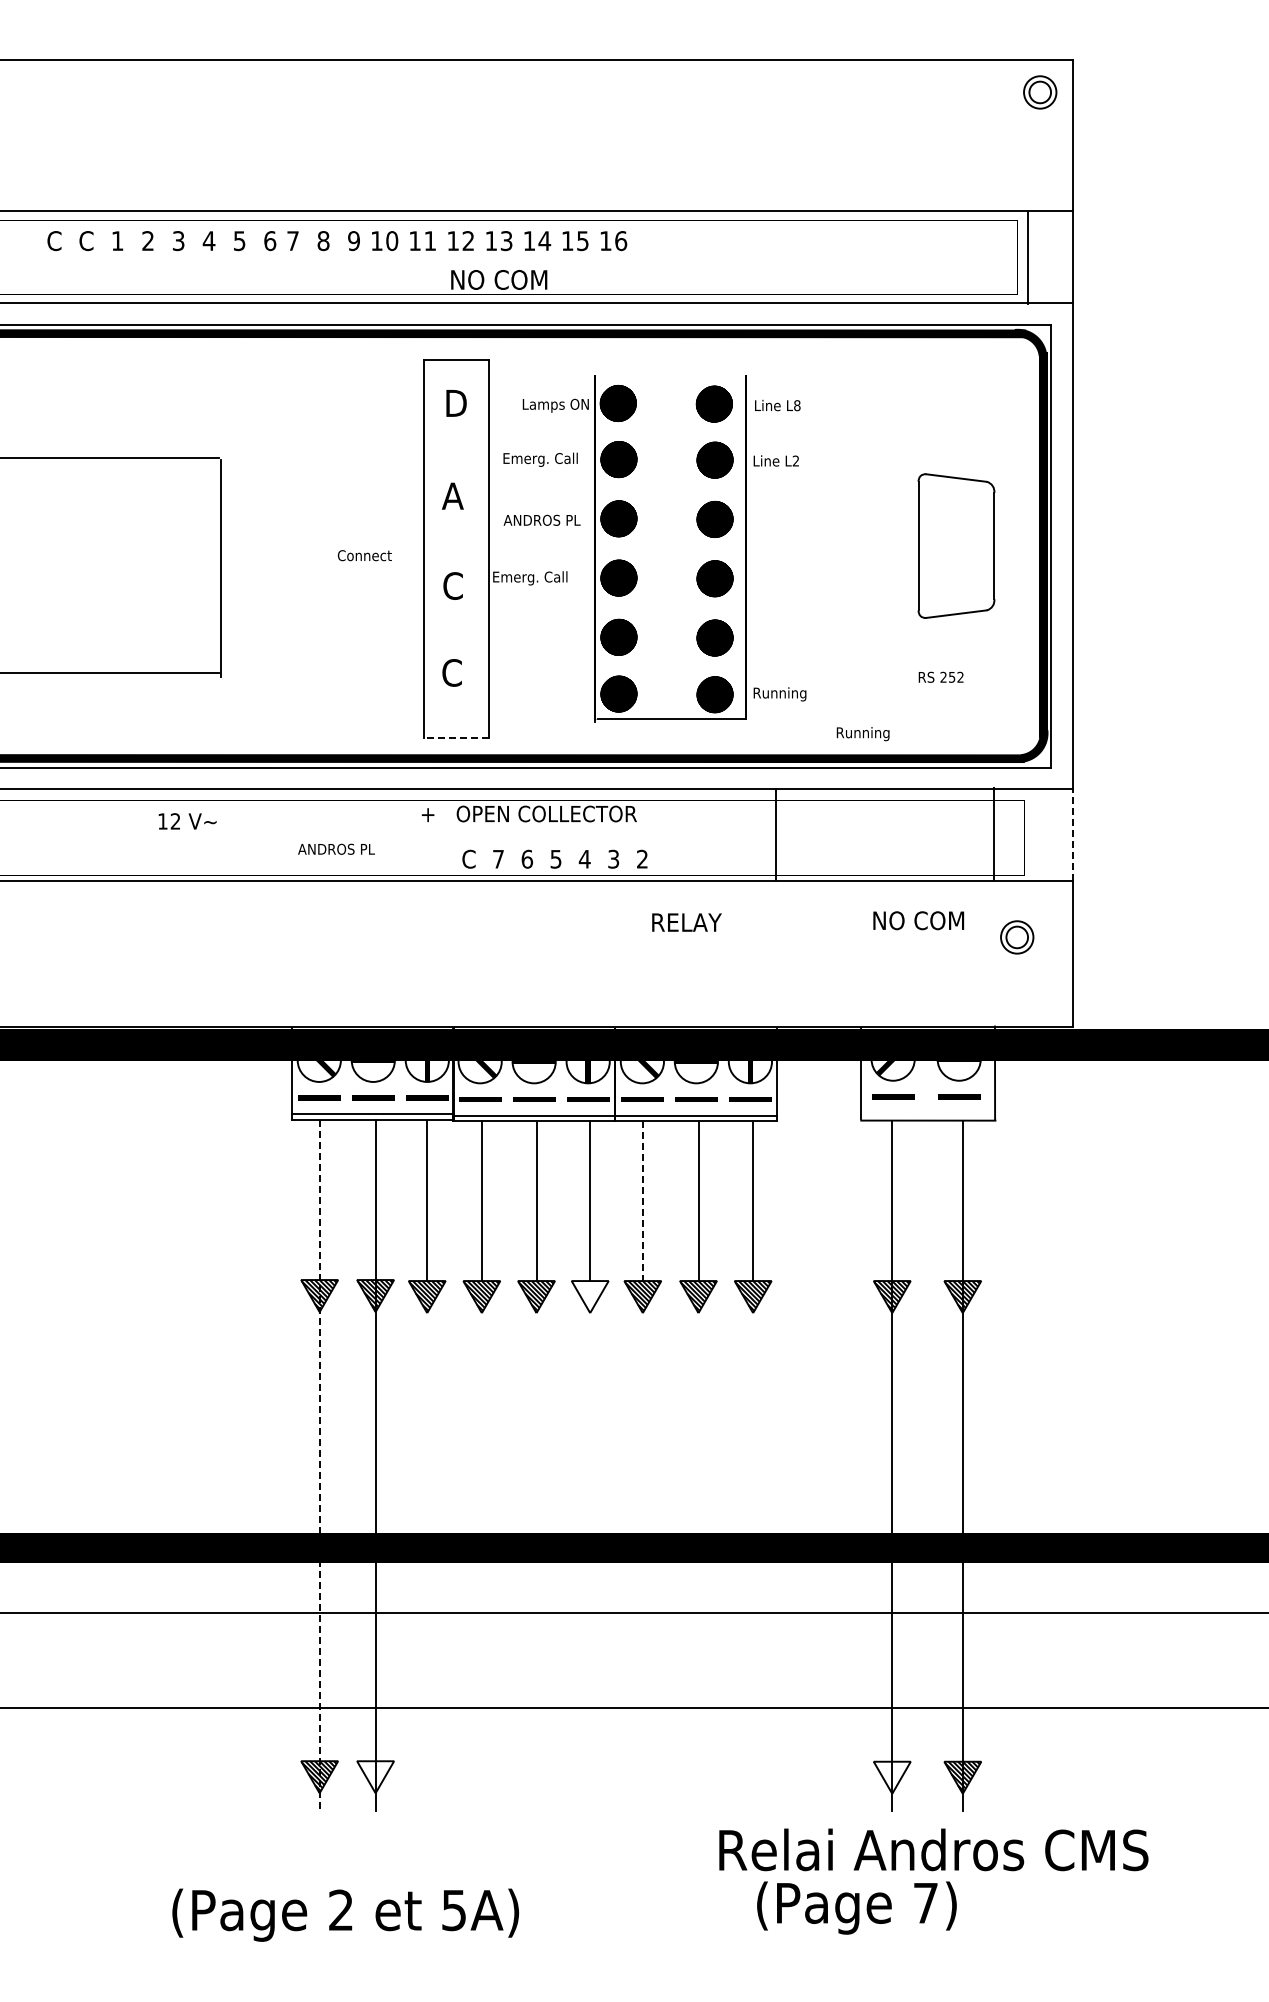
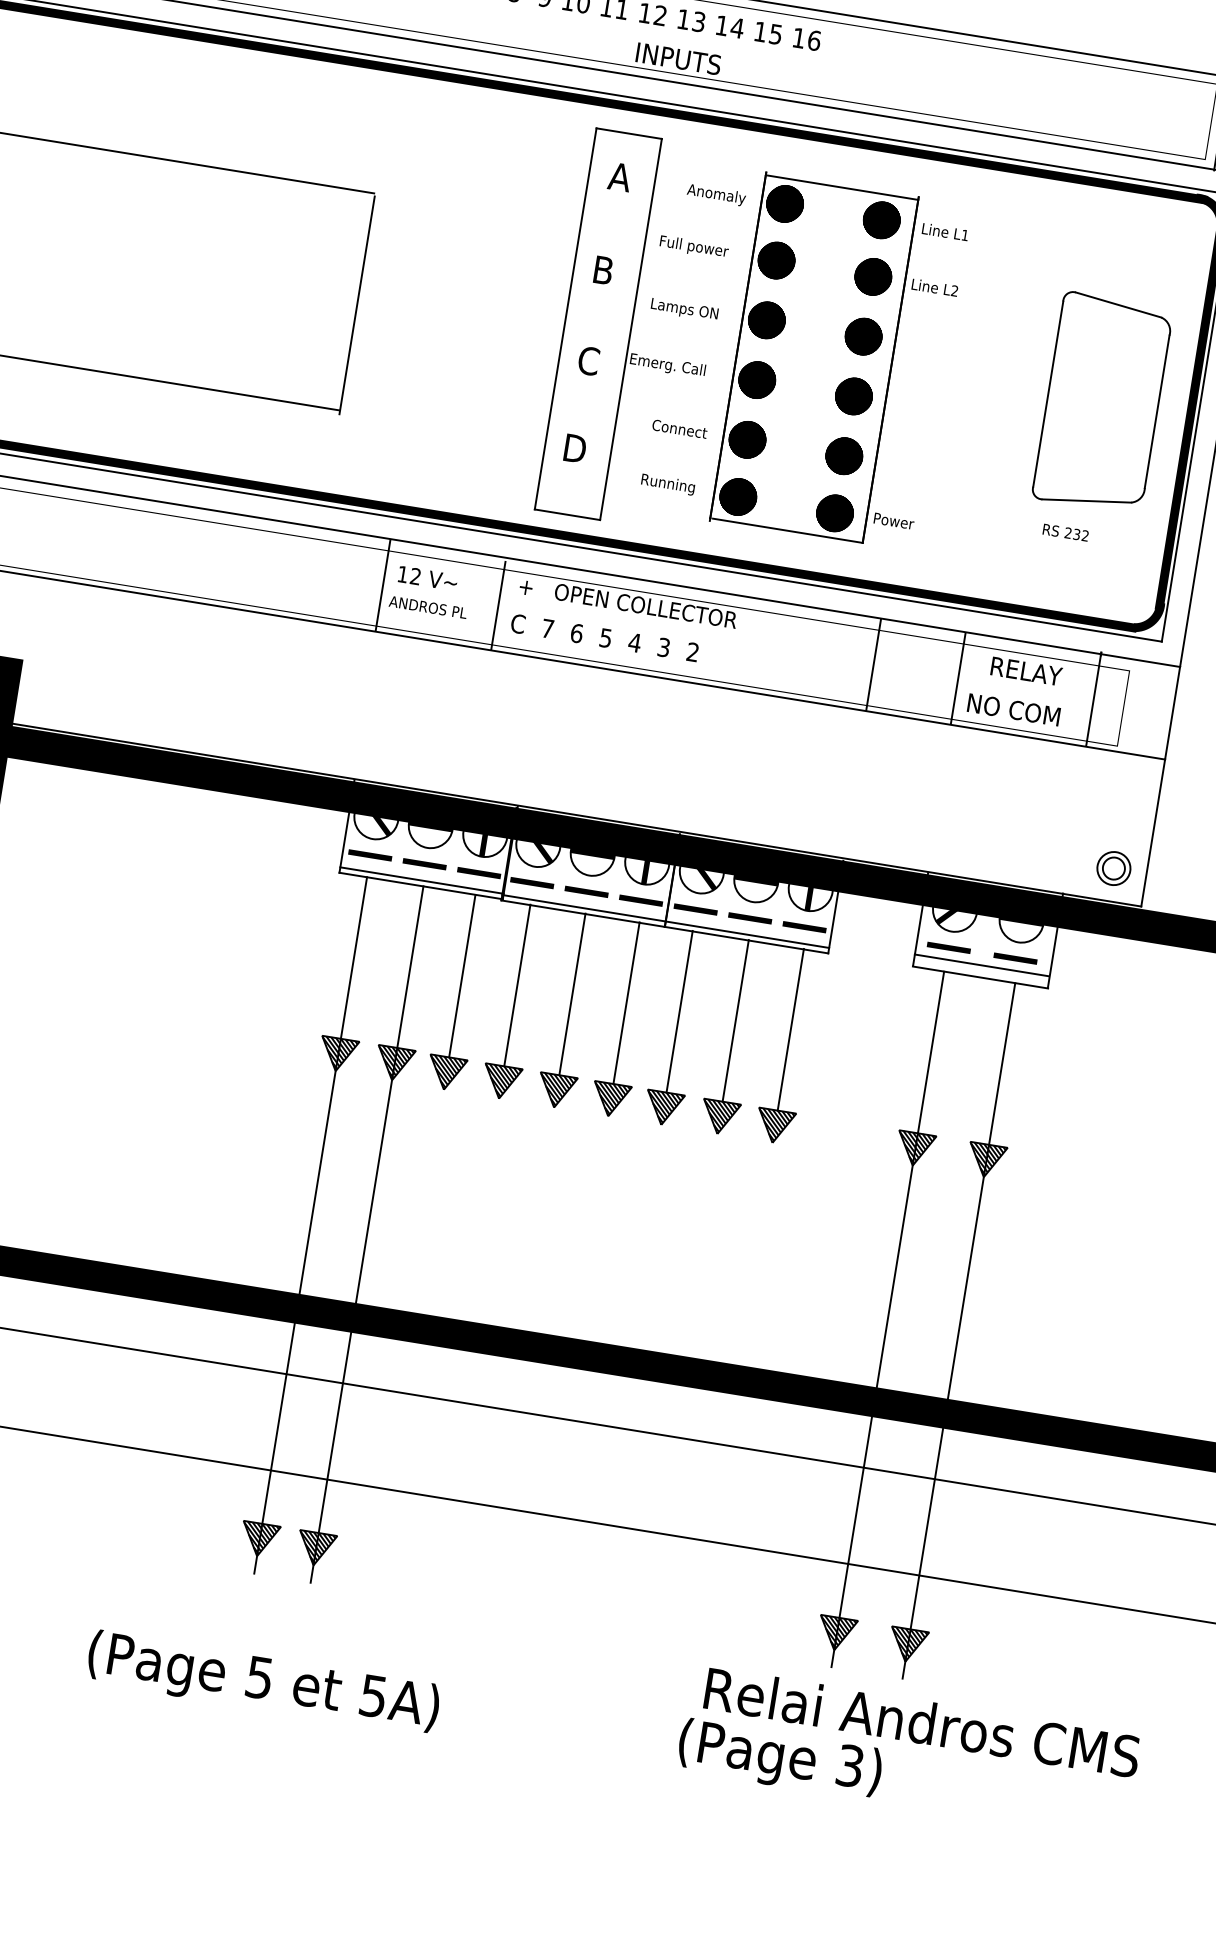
text: (500, 279) -> (686, 59), NO COM -> INPUTS
line: (670, 378) -> (841, 187), added
text: (454, 402) -> (620, 176), D -> A
text: (554, 405) -> (720, 195), Lamps ON -> Anomaly
text: (797, 405) -> (965, 235), L8 -> L1
text: (540, 459) -> (697, 247), Emerg. Call -> Full power
text: (452, 495) -> (602, 269), A -> B
text: (541, 521) -> (688, 310), ANDROS PL -> Lamps ON
part: (956, 545) -> (1102, 402), size x1.43
text: (364, 555) -> (679, 428), moved
text: (453, 672) -> (575, 448), C -> D
text: (952, 676) -> (1077, 533), 252 -> 232
text: (780, 694) -> (901, 523), Running -> Power
text: (862, 734) -> (667, 484), moved
line: (456, 737) -> (567, 514), dashed -> solid
text: (187, 821) -> (427, 578), moved
line: (289, 834) -> (383, 584), added
line: (859, 834) -> (957, 677), added
line: (1072, 835) -> (1172, 713), dashed -> solid
line: (404, 836) -> (498, 605), added
text: (554, 858) -> (604, 637), moved
text: (918, 920) -> (1013, 709), moved
text: (686, 922) -> (1026, 671), moved
part: (1017, 937) -> (1114, 868), moved
line: (927, 1108) -> (981, 965), added
line: (642, 1201) -> (679, 1012), dashed -> solid
hatch: (589, 1295) -> (610, 1098), added
line: (319, 1465) -> (310, 1225), dashed -> solid
hatch: (374, 1776) -> (315, 1548), added
hatch: (891, 1776) -> (836, 1632), added
text: (933, 1849) -> (922, 1722), moved
text: (925, 1902) -> (849, 1765), 7) -> 3)
text: (340, 1910) -> (258, 1677), 2 -> 5

